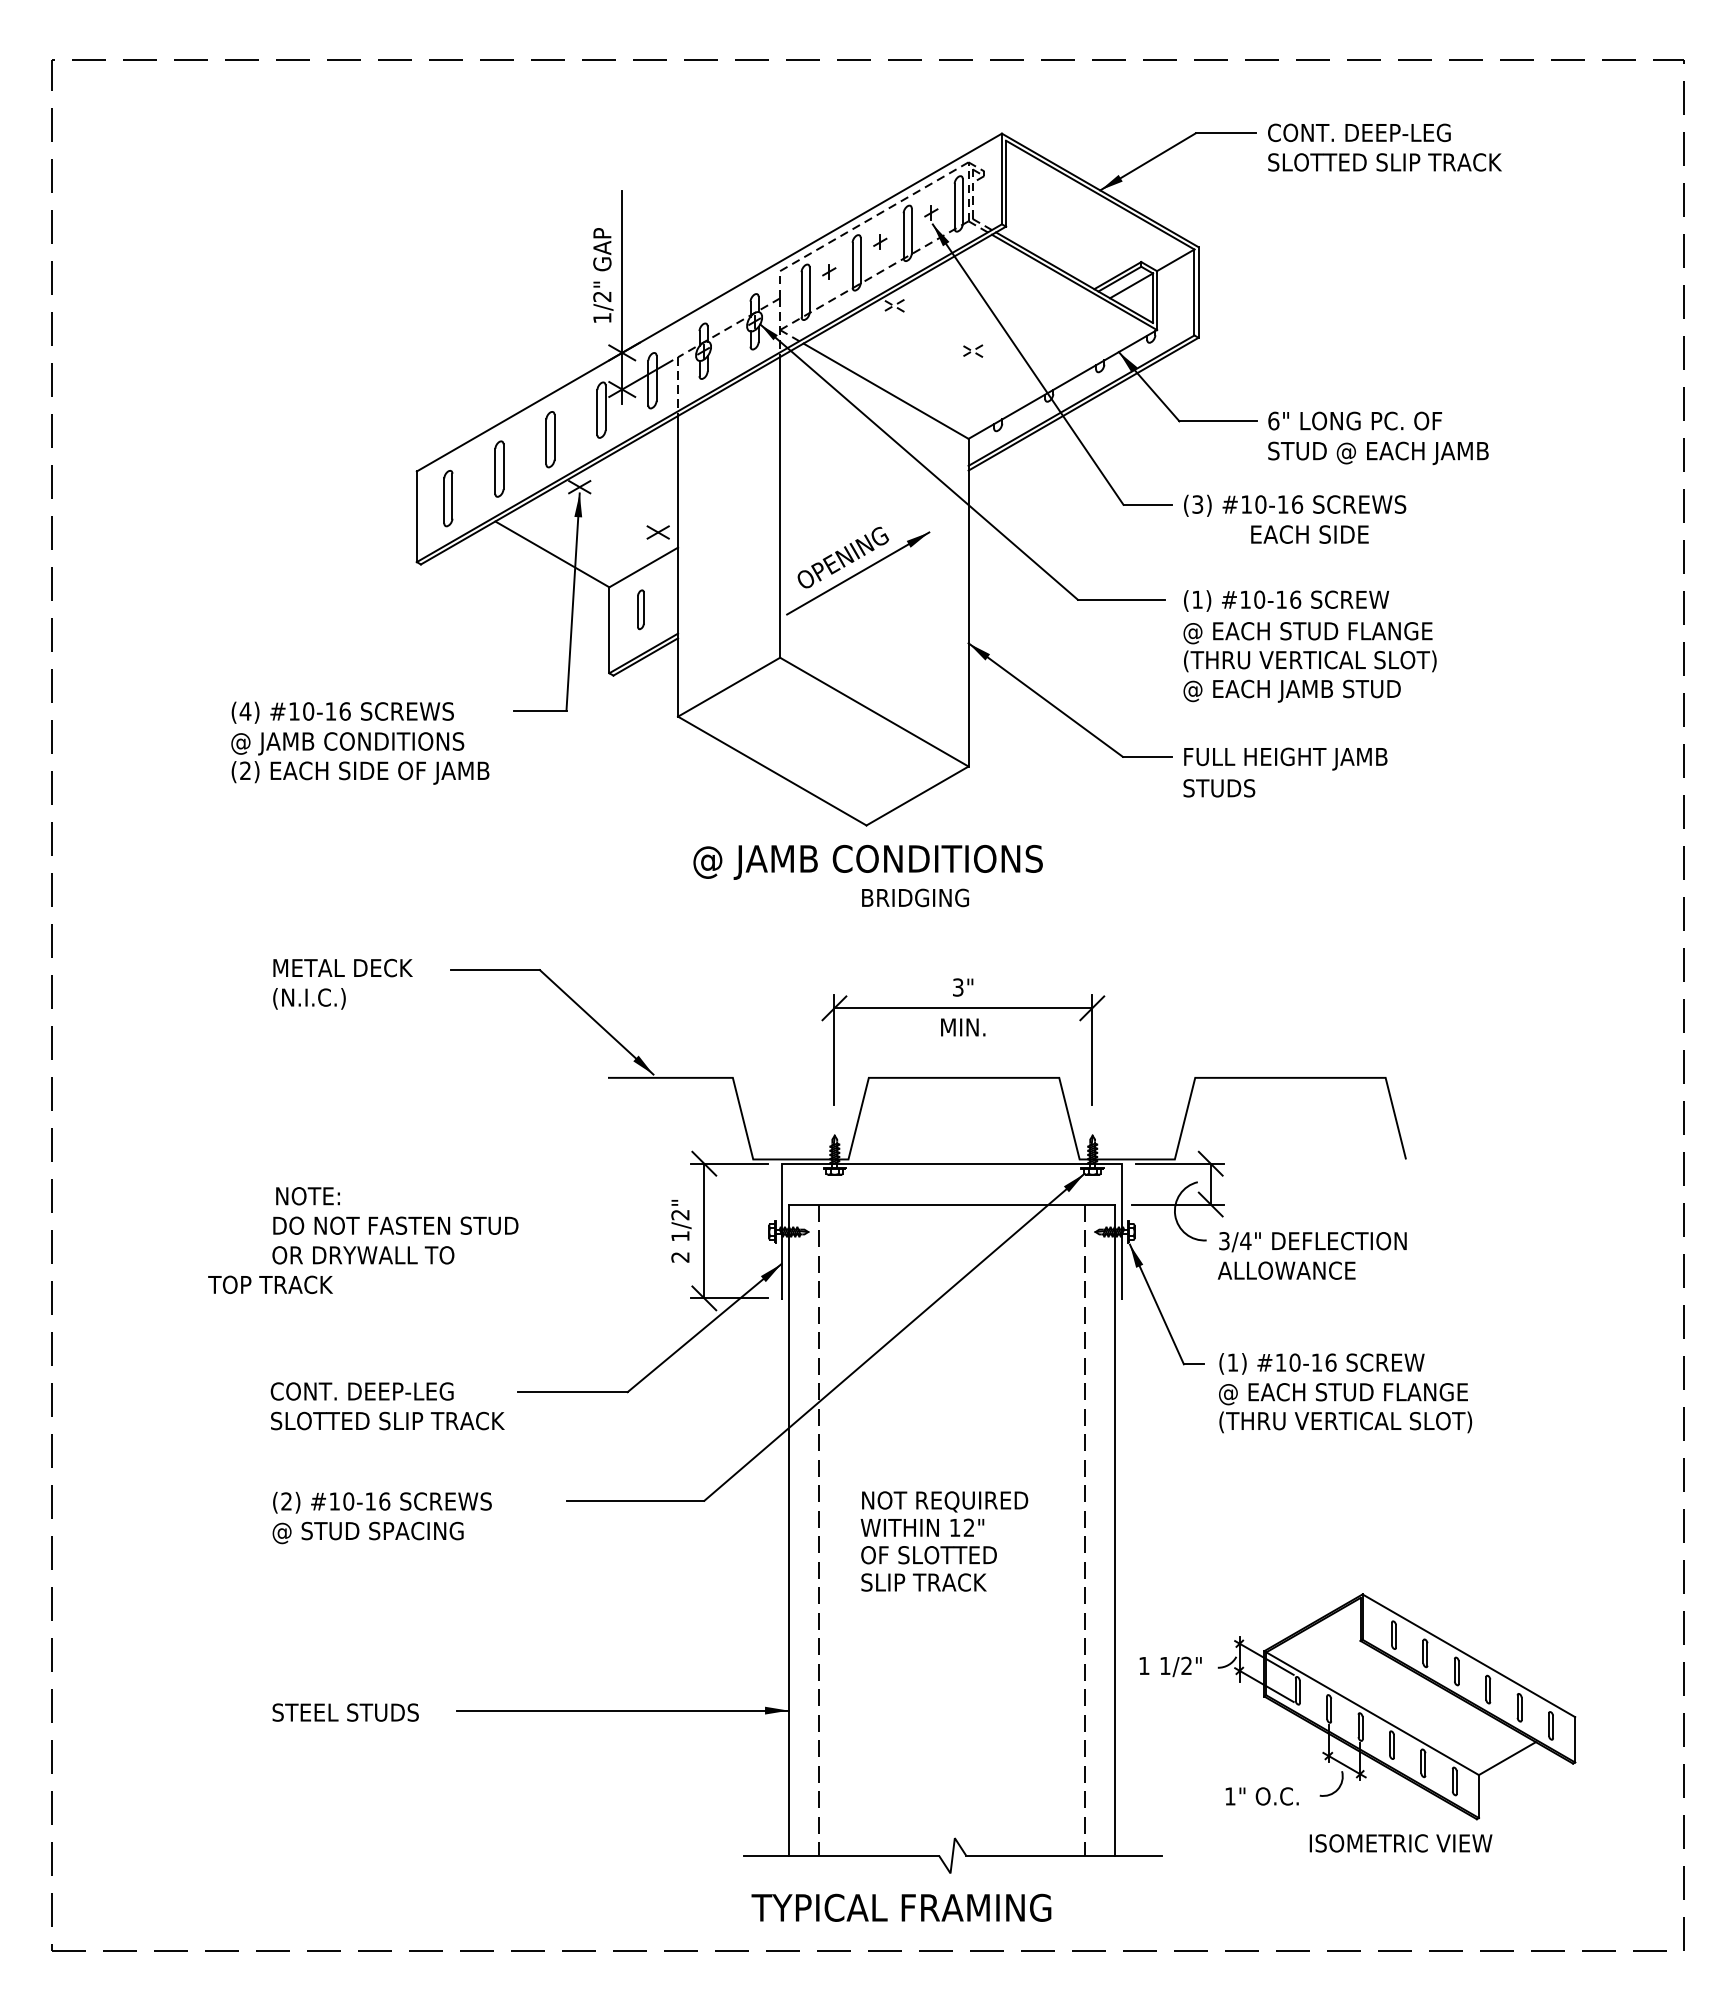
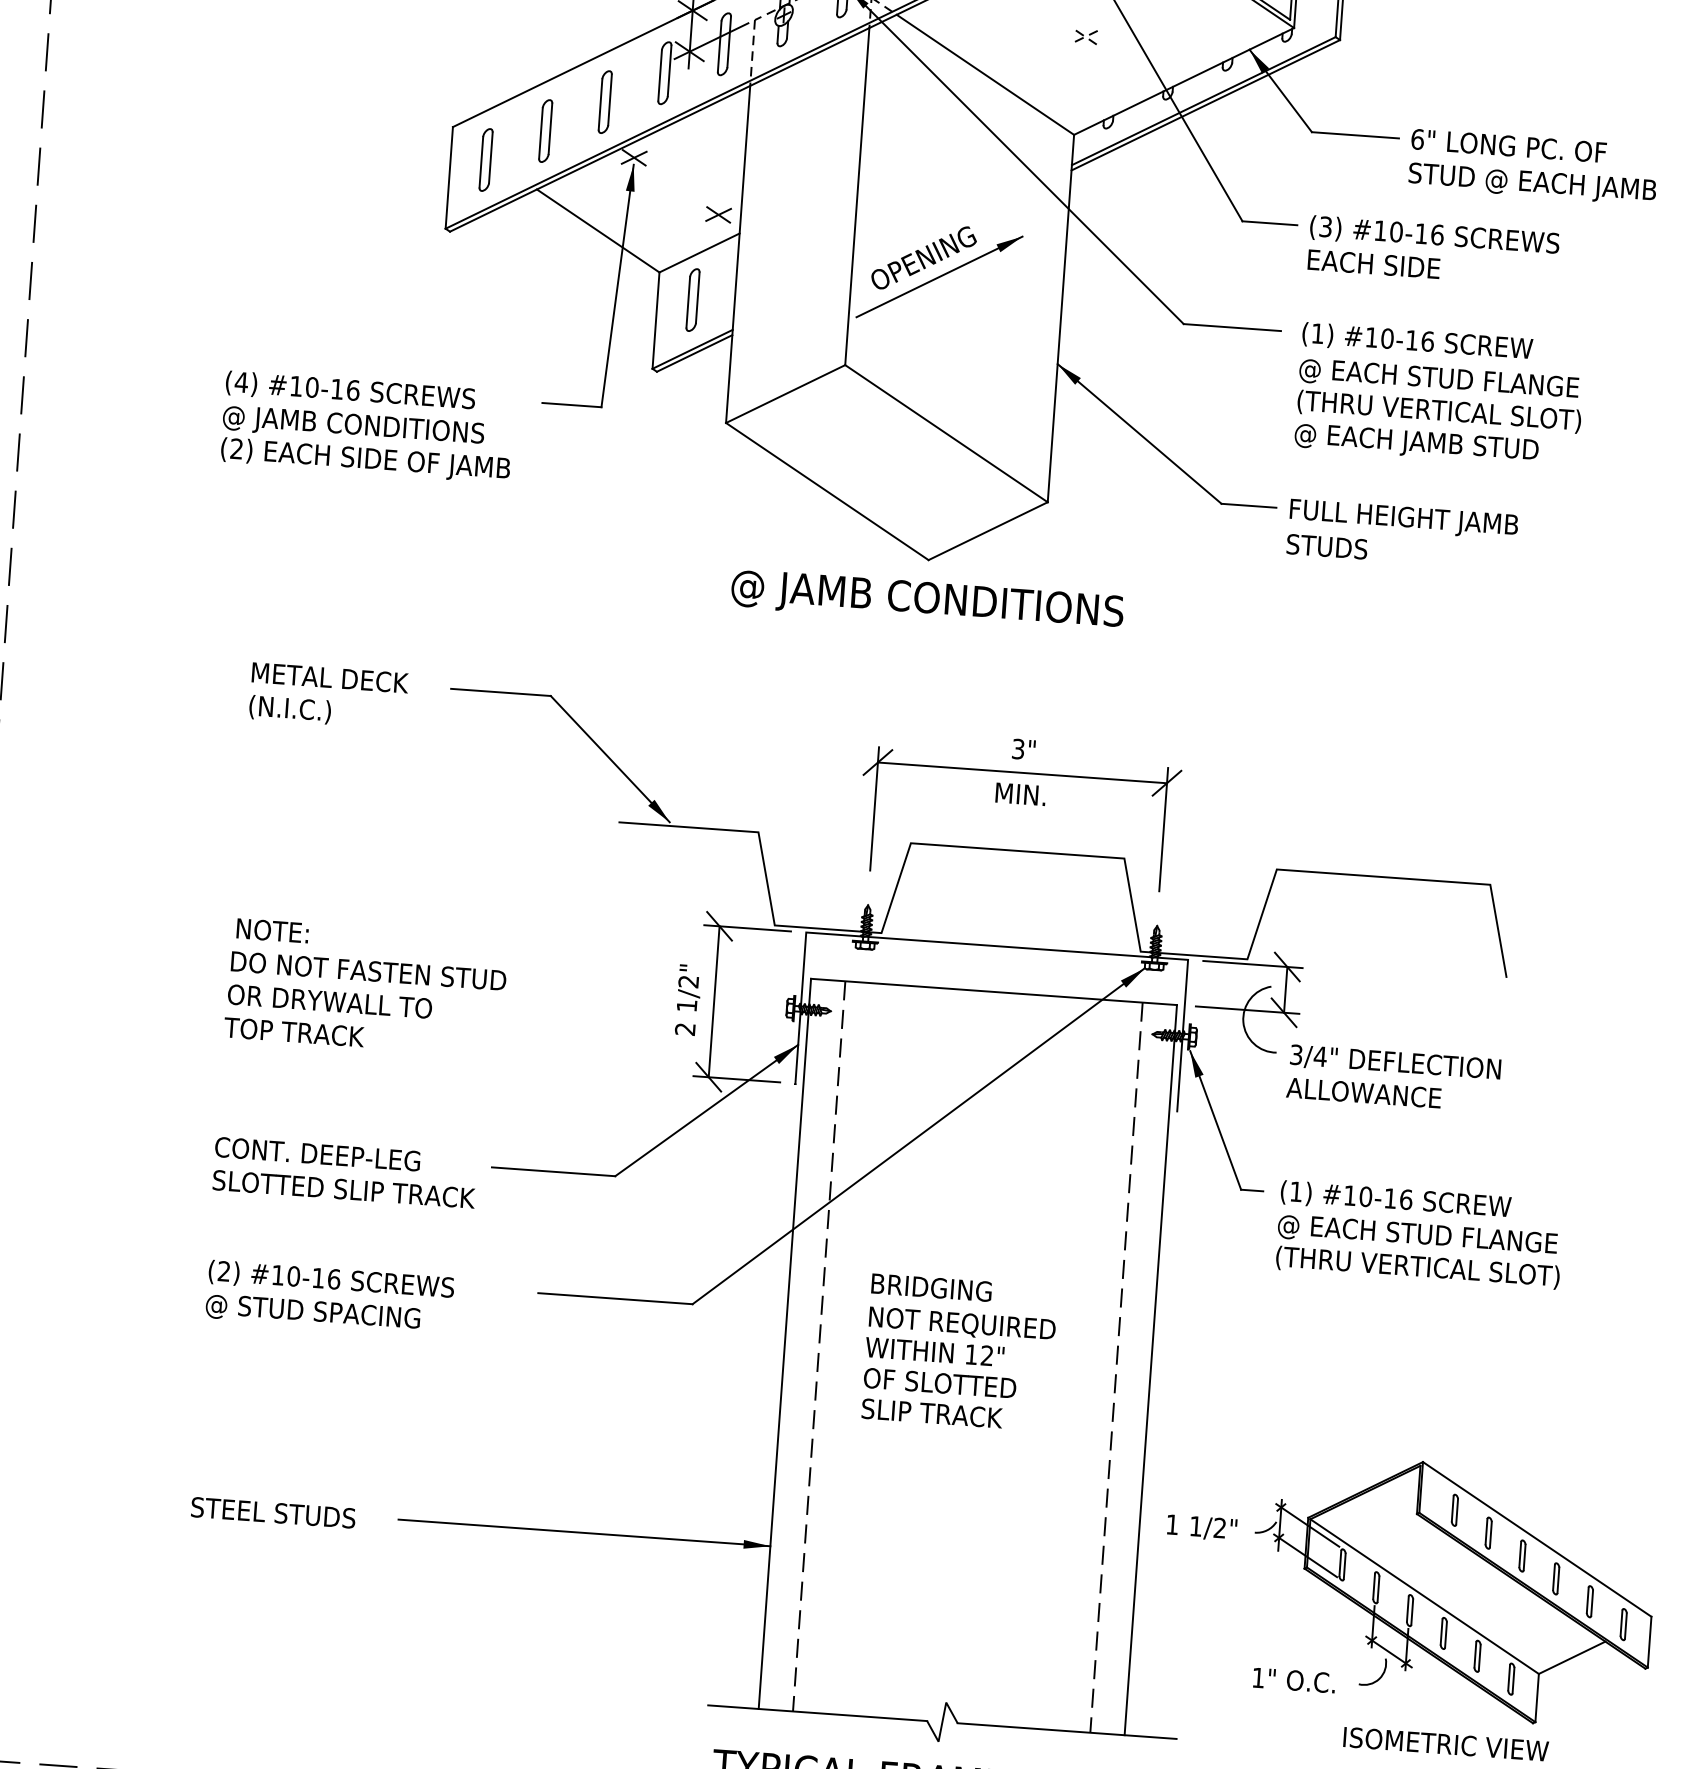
text: (1309, 534) -> (1373, 264), moved
part: (640, 609) -> (692, 299), size x1.43
text: (915, 897) -> (931, 1287), moved
text: (270, 1284) -> (294, 1031), moved

